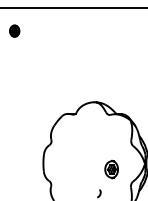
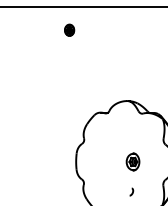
part: (14, 30) -> (69, 29), moved
part: (111, 169) -> (132, 161), moved

